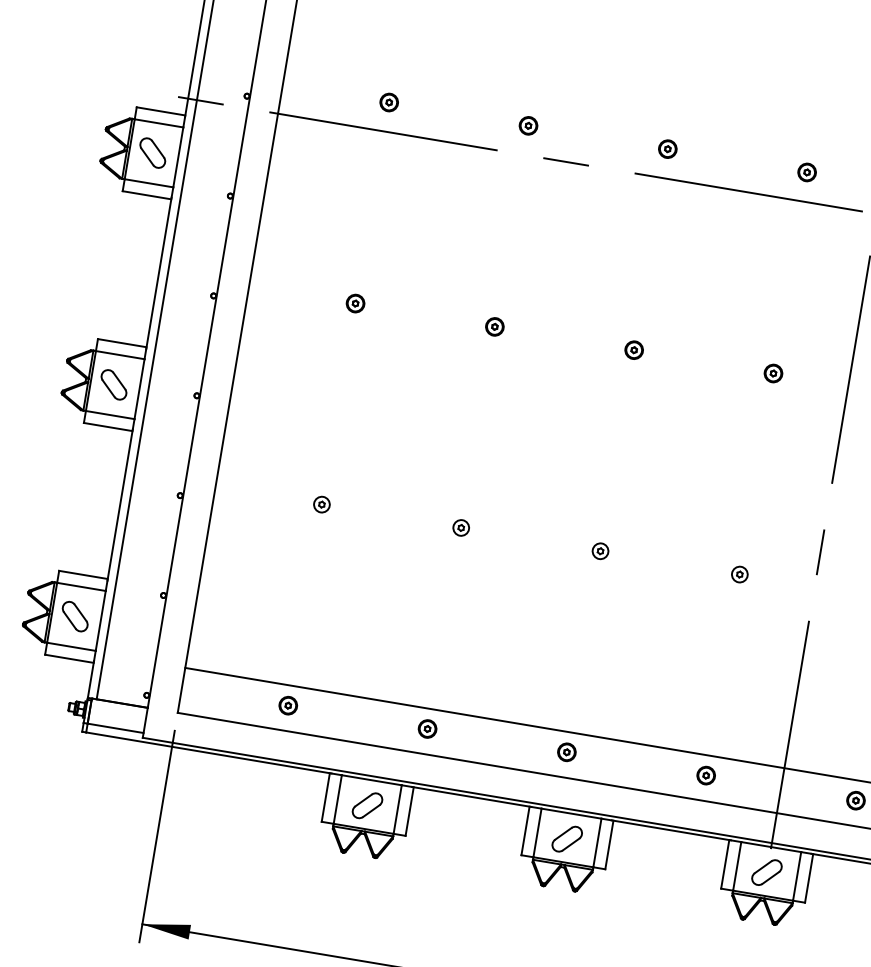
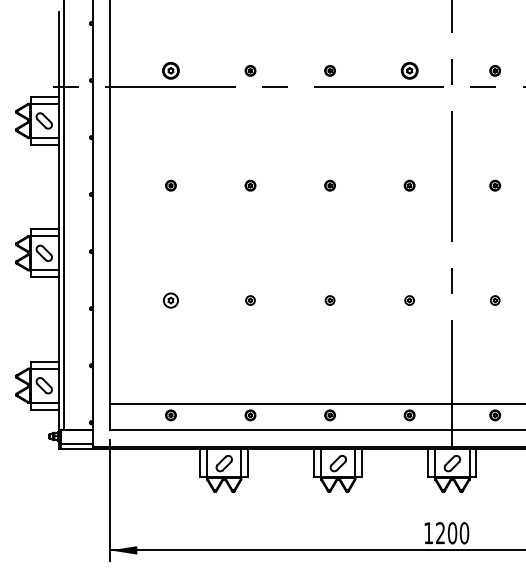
part: (388, 101) -> (170, 70), size x1.6
part: (806, 171) -> (409, 70), size x1.6
part: (321, 504) -> (170, 300), size x1.6

